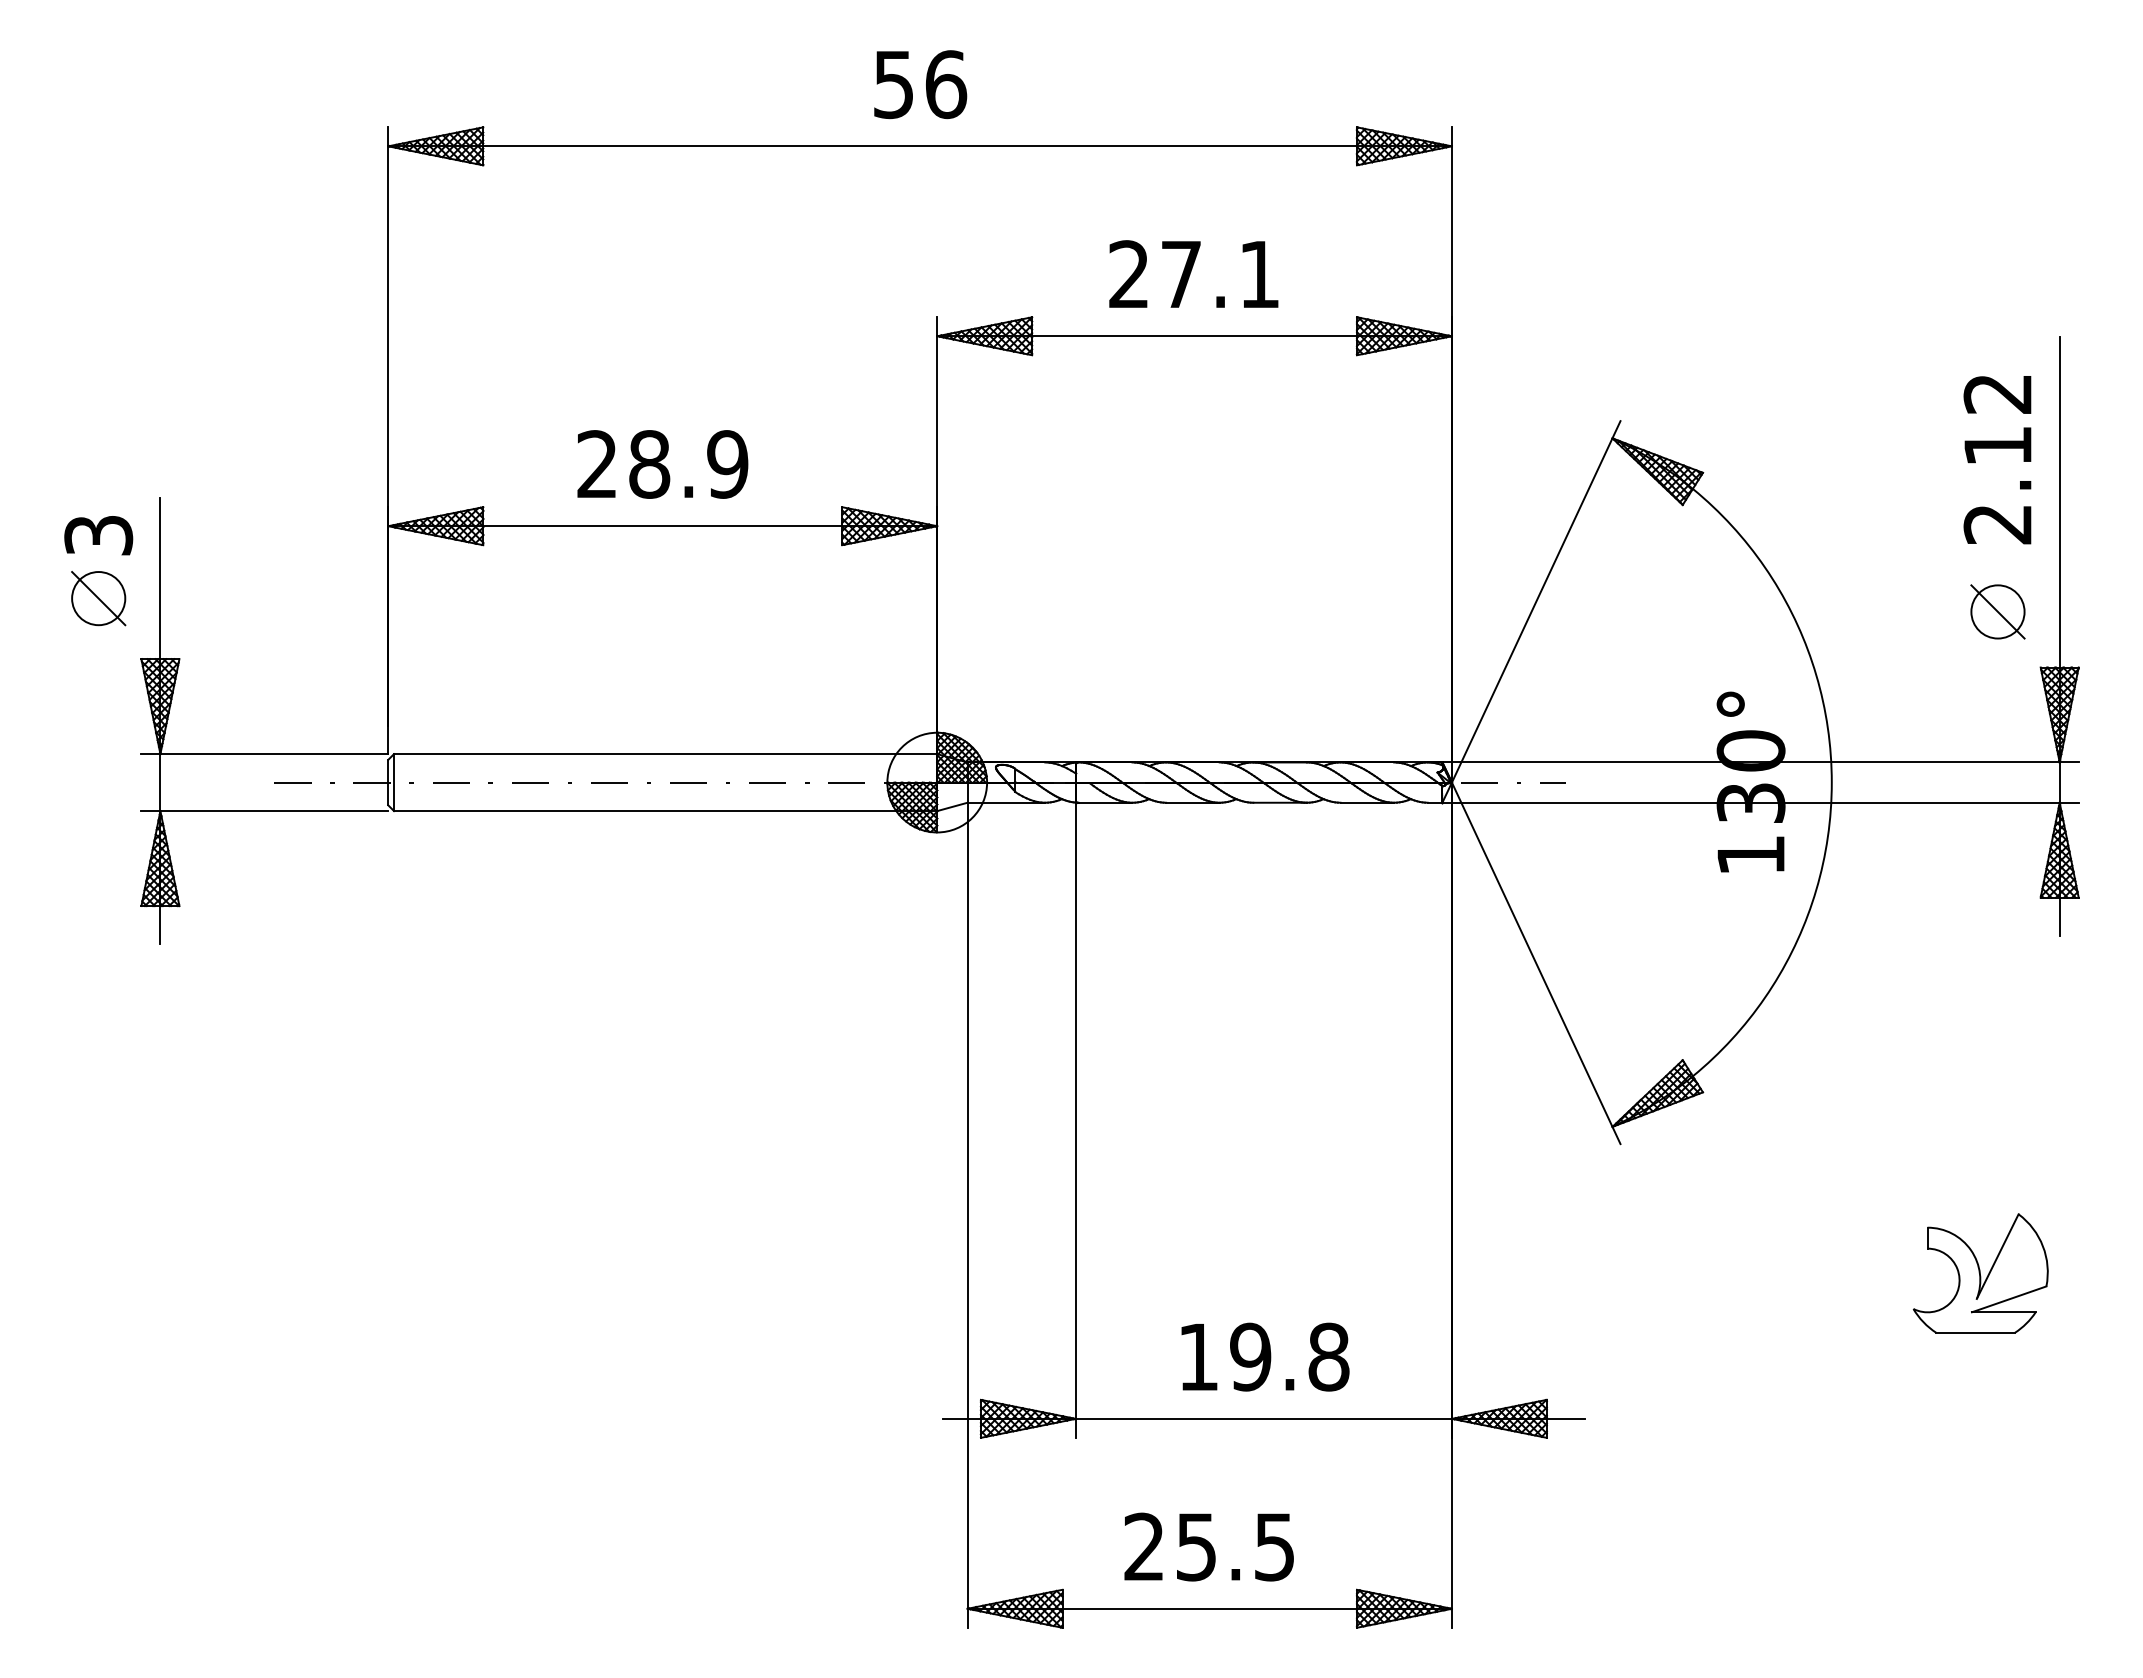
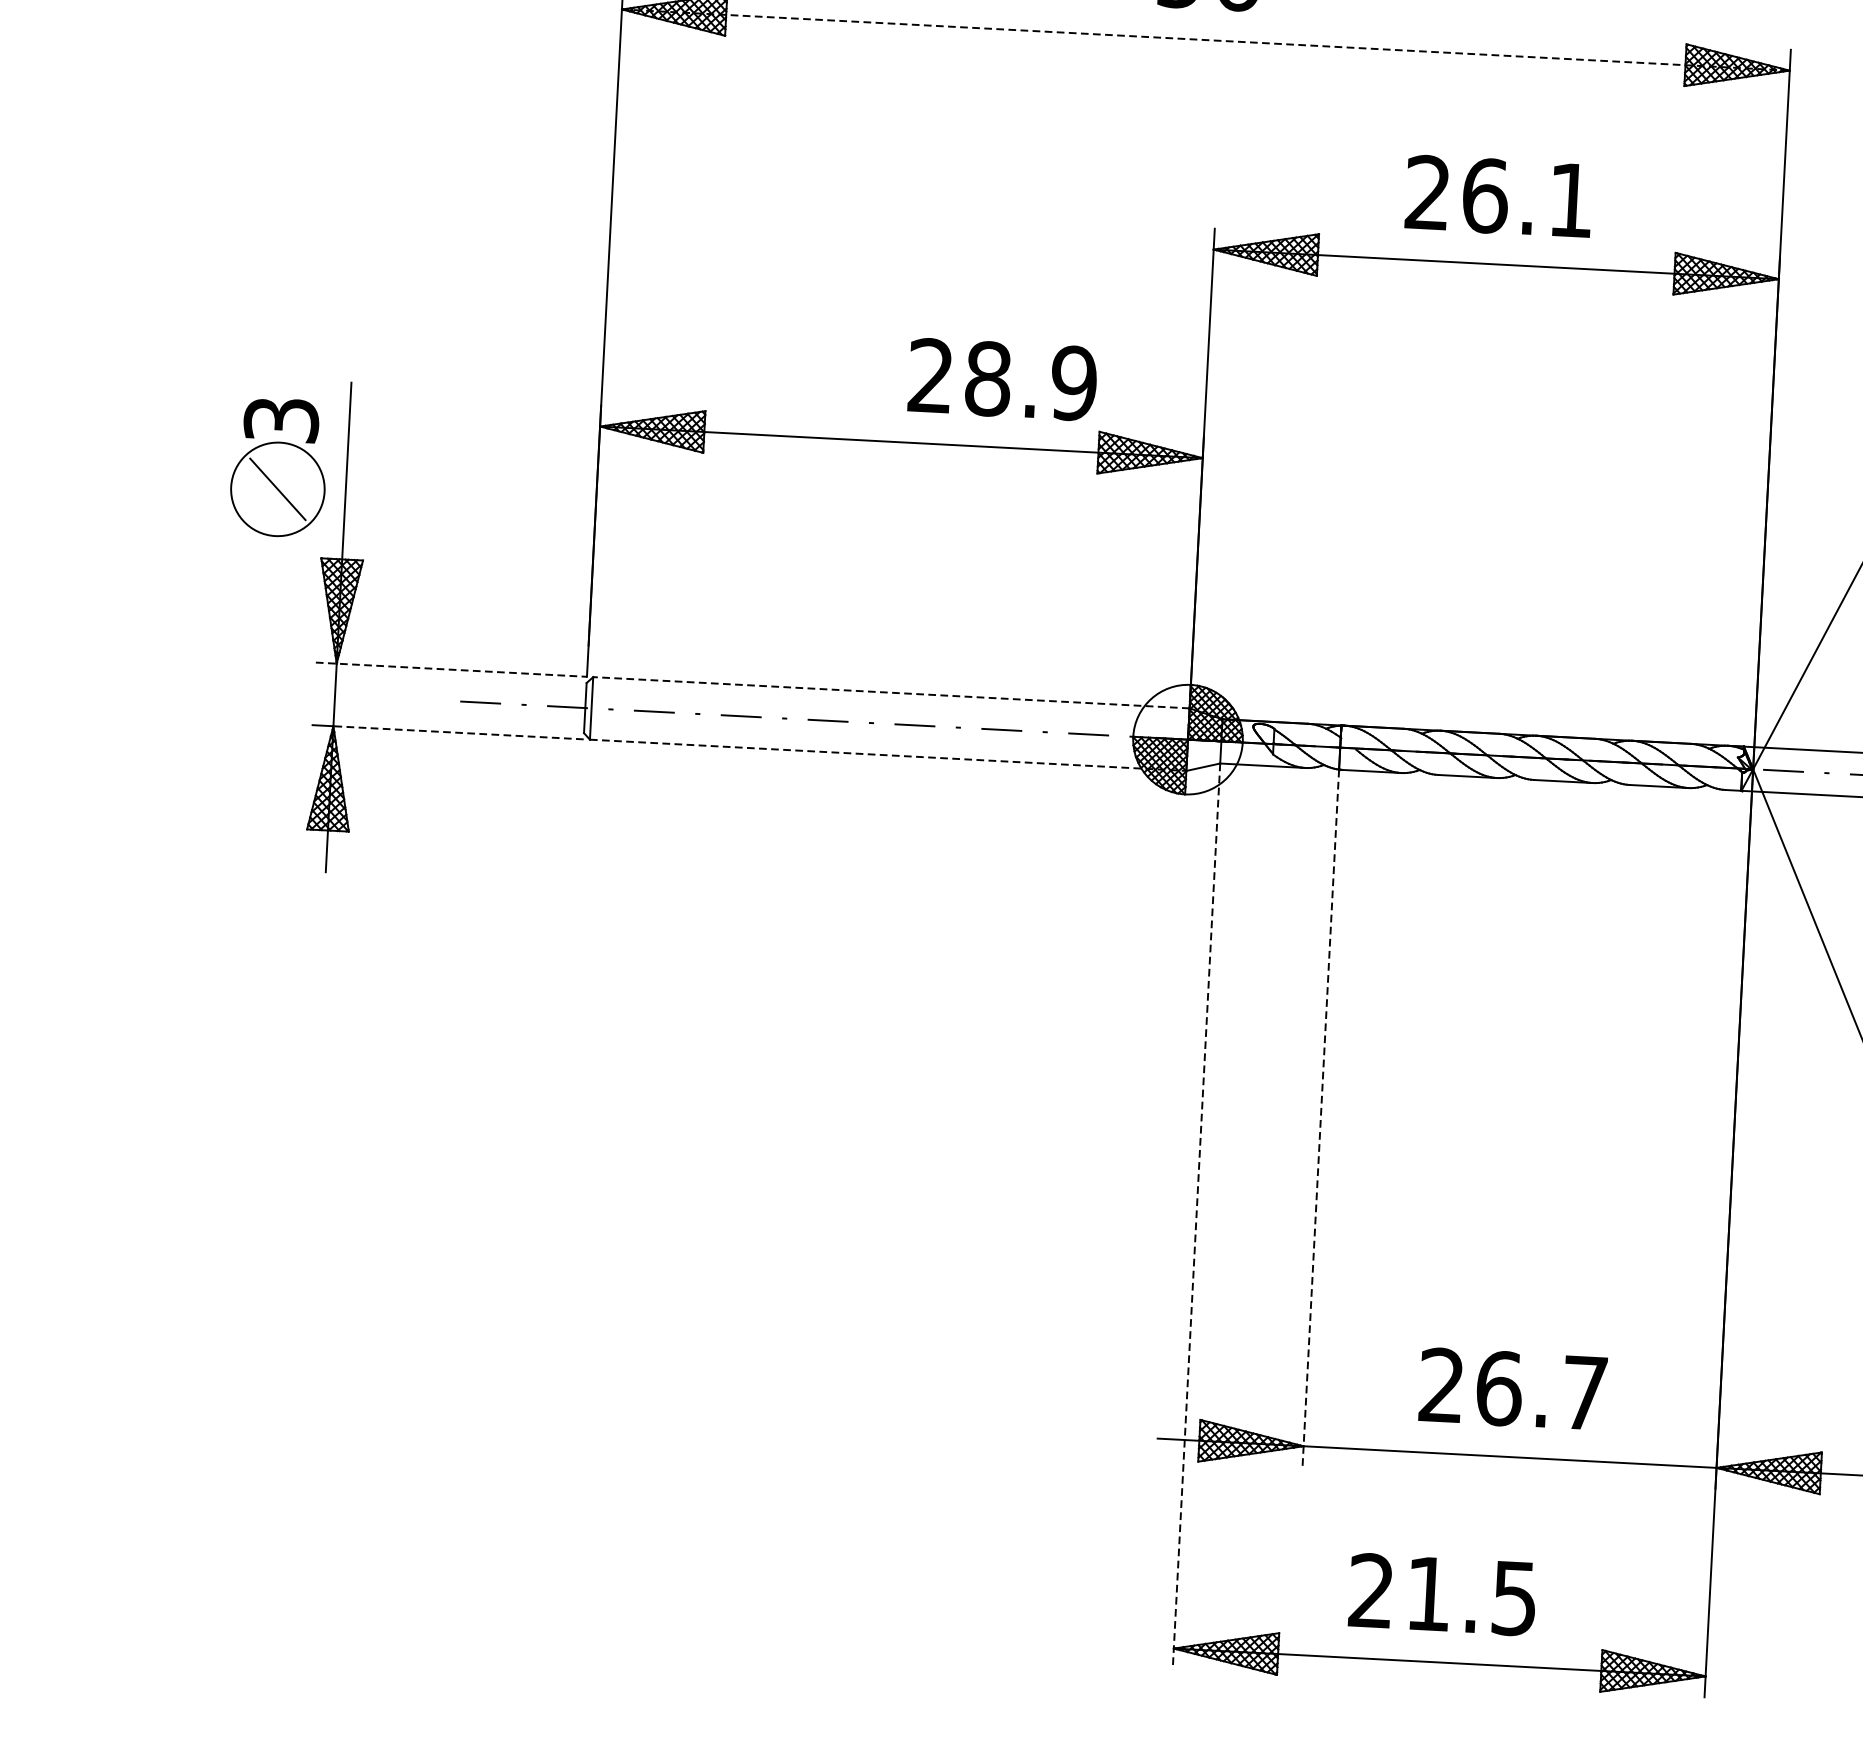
line: (920, 146) -> (1206, 40), solid -> dashed
text: (1181, 274) -> (1485, 195), 27.1 -> 26.1
text: (662, 464) -> (1002, 379), moved
circle: (98, 598) -> (277, 489), size x1.6
line: (265, 754) -> (452, 670), solid -> dashed
line: (665, 754) -> (891, 693), solid -> dashed
line: (274, 811) -> (458, 733), solid -> dashed
line: (665, 811) -> (887, 755), solid -> dashed
line: (1075, 1120) -> (1320, 1118), solid -> dashed
line: (967, 1215) -> (1196, 1216), solid -> dashed
text: (1263, 1356) -> (1513, 1388), 19.8 -> 26.7
text: (1196, 1547) -> (1428, 1594), 25.5 -> 21.5

